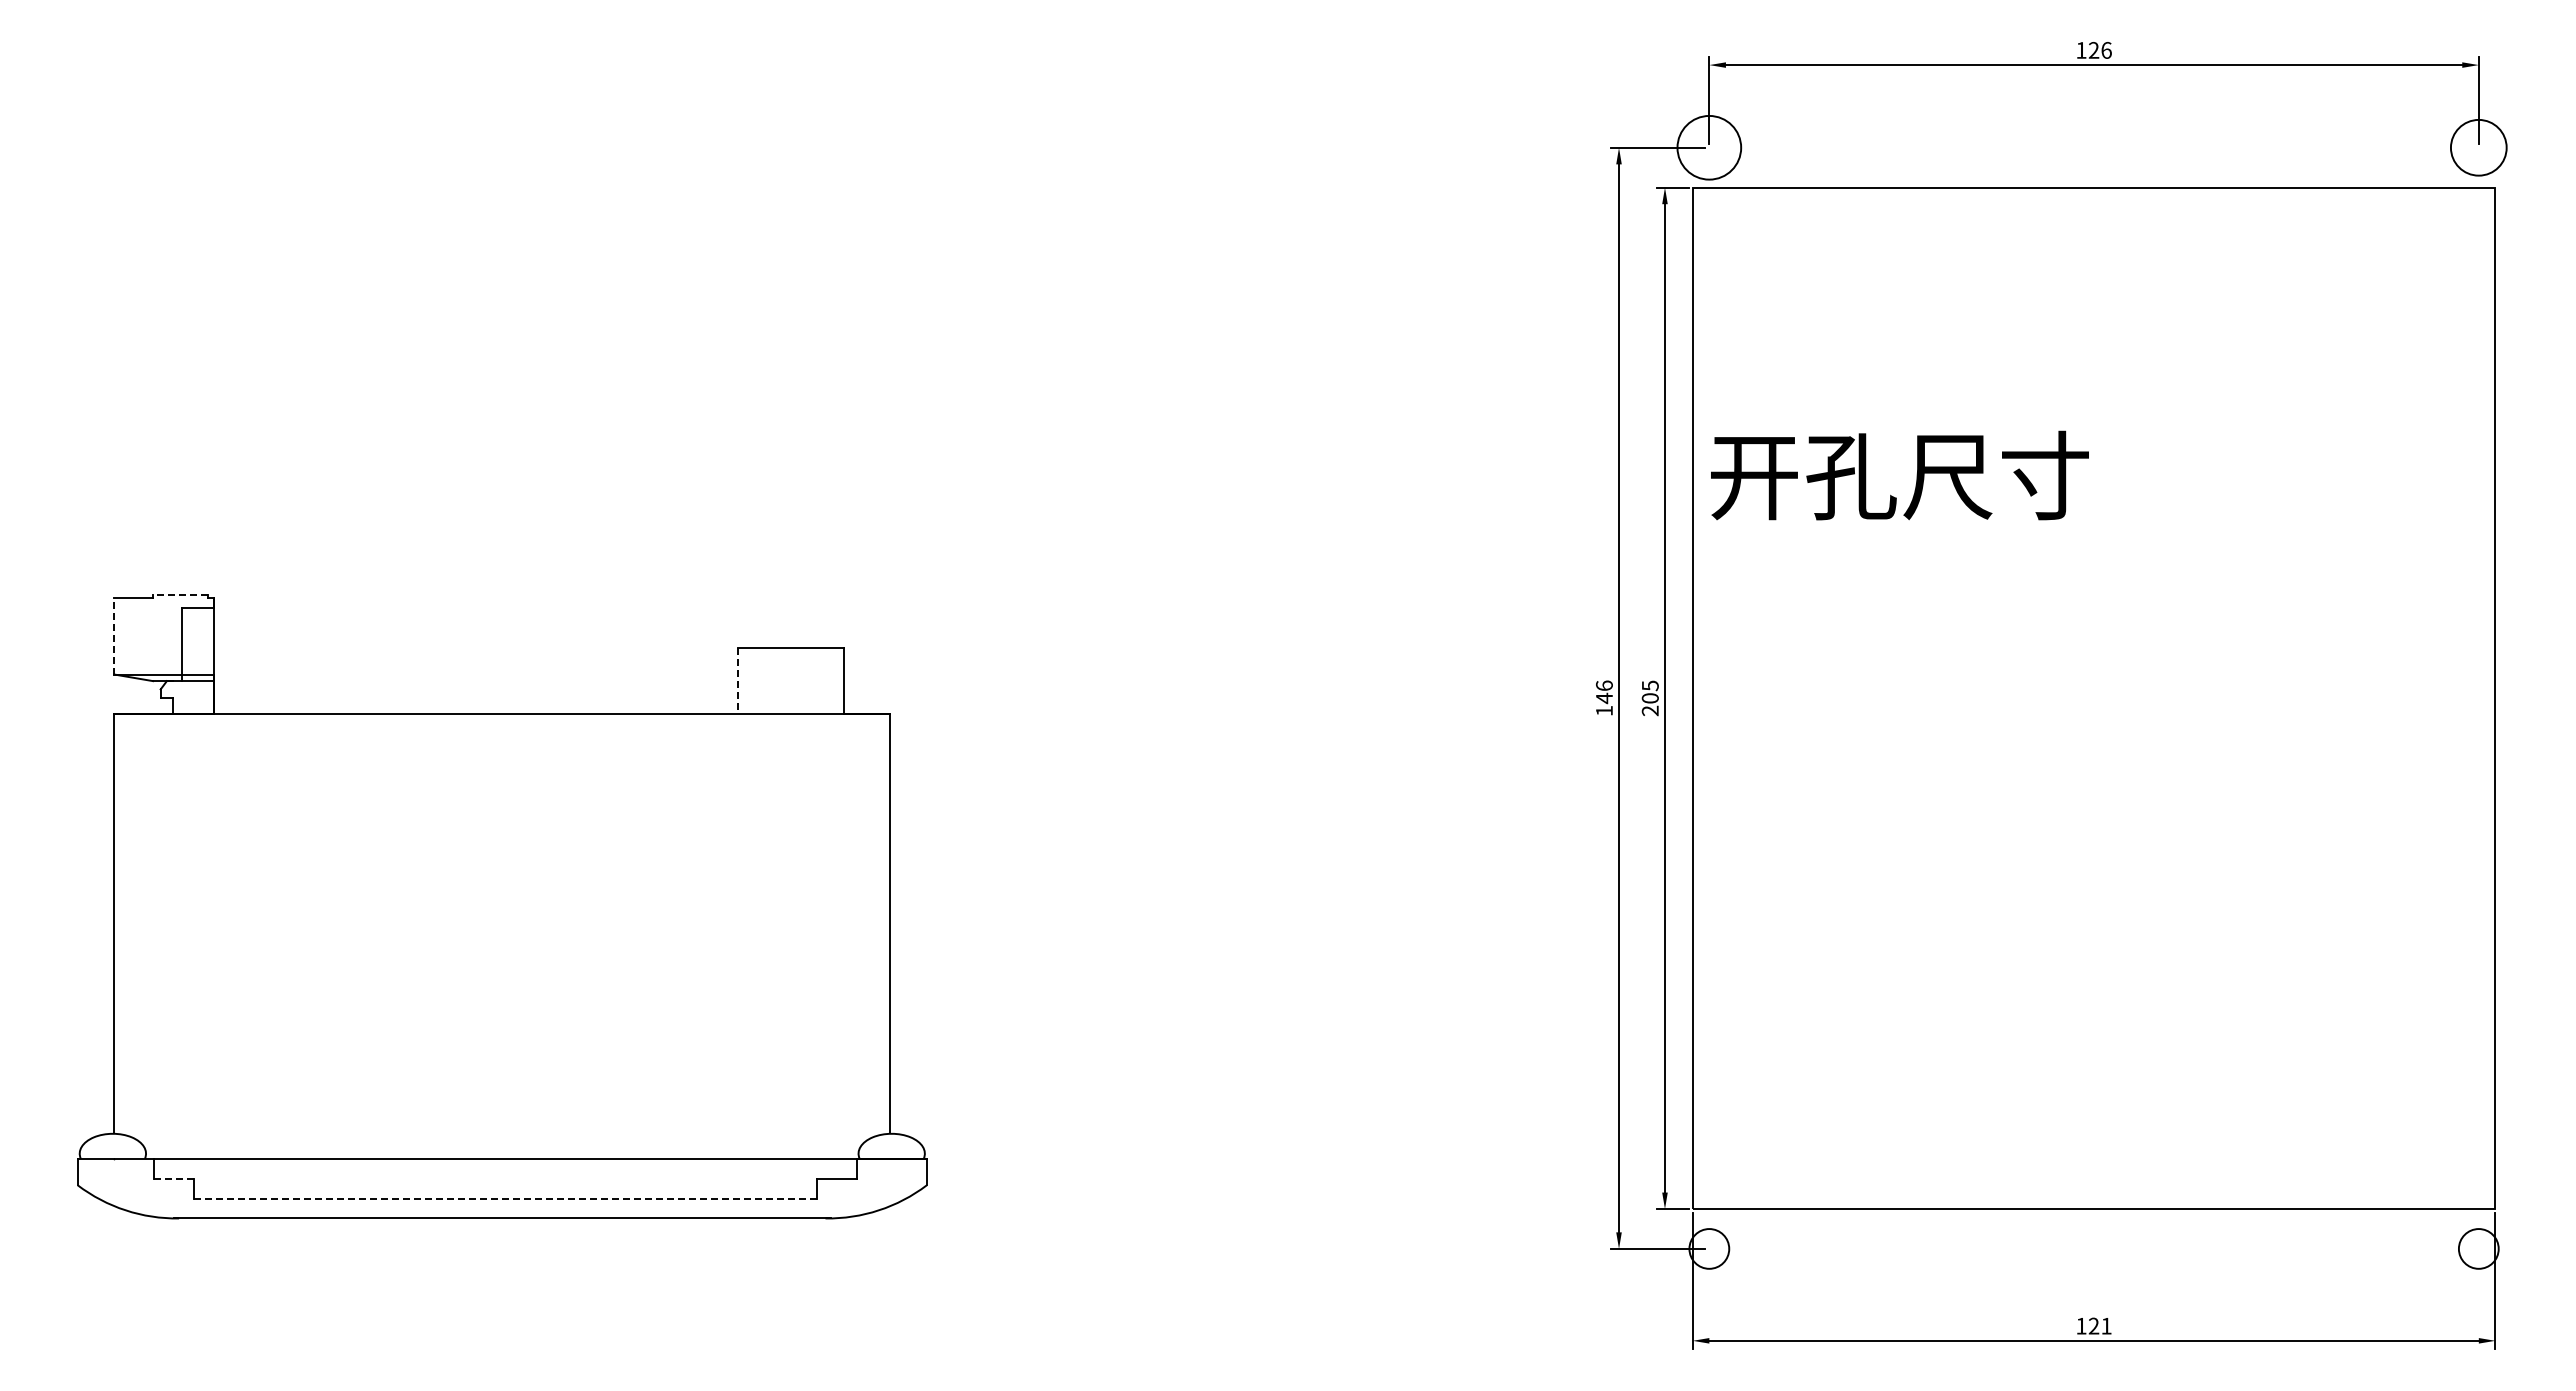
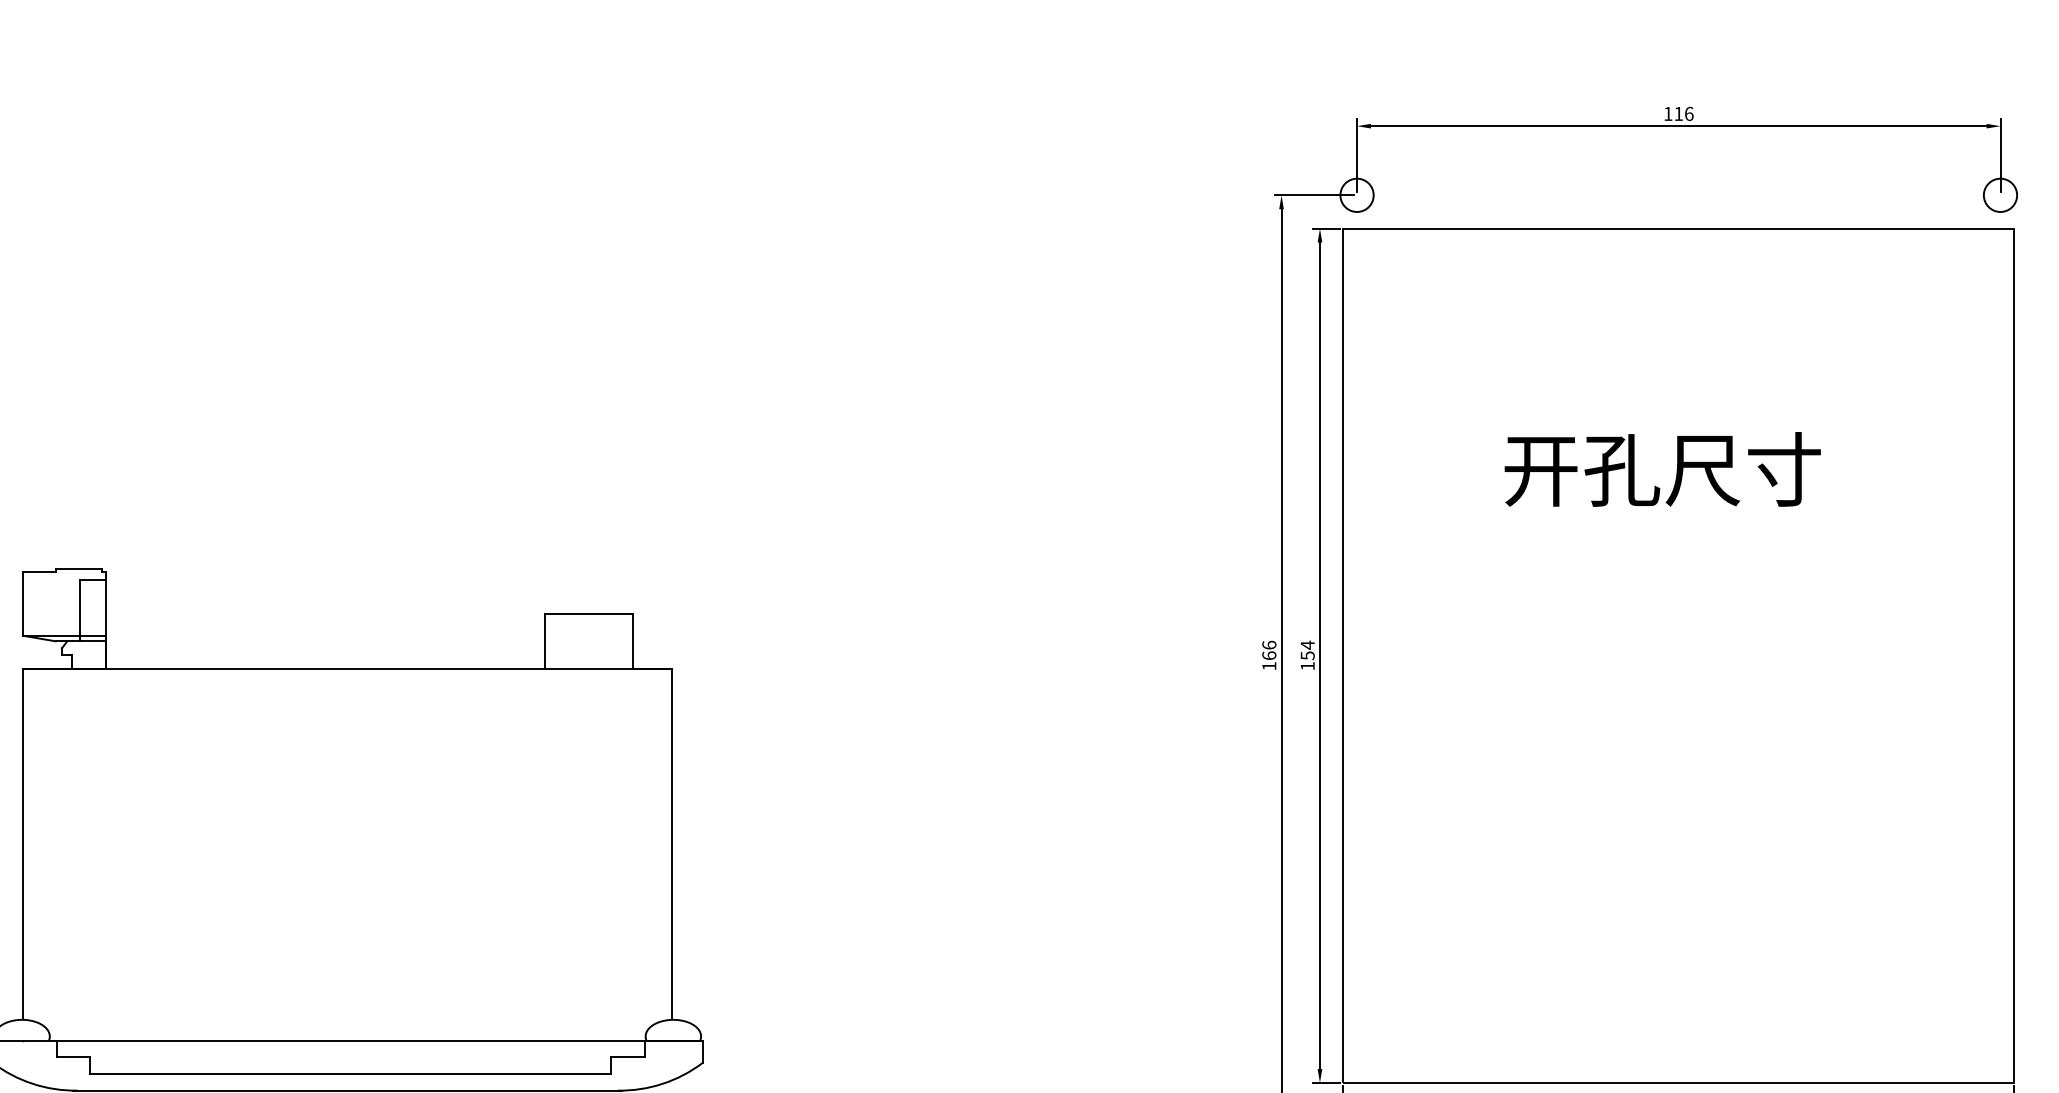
text: (2093, 49) -> (1678, 113), 126 -> 116
circle: (1709, 147) -> (1357, 195), size x0.62
circle: (2478, 147) -> (2000, 195), size x0.71
text: (1899, 475) -> (1662, 469), moved
line: (179, 594) -> (77, 568), dashed -> solid
line: (114, 635) -> (23, 603), dashed -> solid
line: (737, 681) -> (544, 641), dashed -> solid
text: (1604, 698) -> (1269, 655), 146 -> 166
text: (1649, 698) -> (1307, 655), 205 -> 154
line: (173, 1178) -> (72, 1057), dashed -> solid
line: (505, 1198) -> (350, 1073), dashed -> solid

